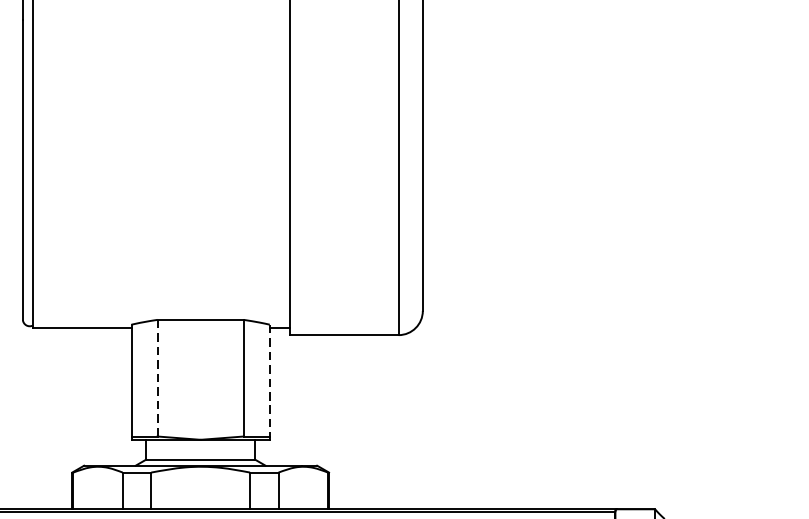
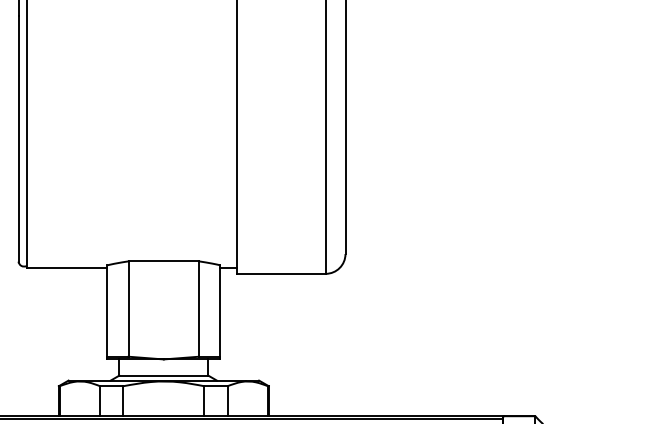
line: (157, 378) -> (128, 309), dashed -> solid
line: (269, 381) -> (220, 311), dashed -> solid

